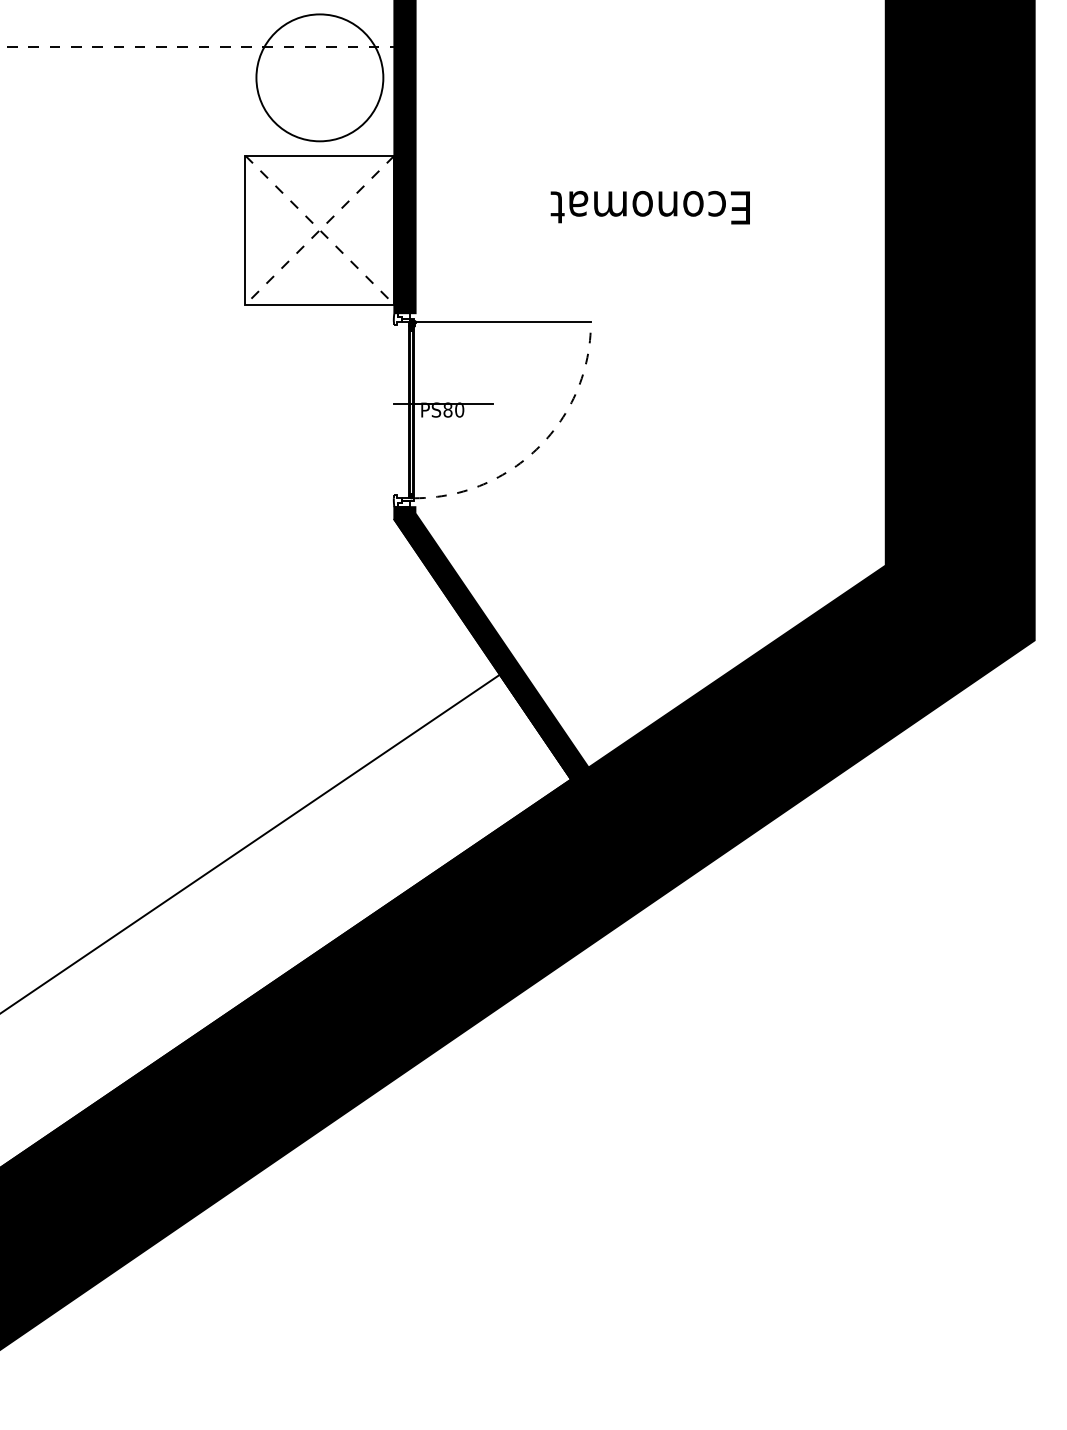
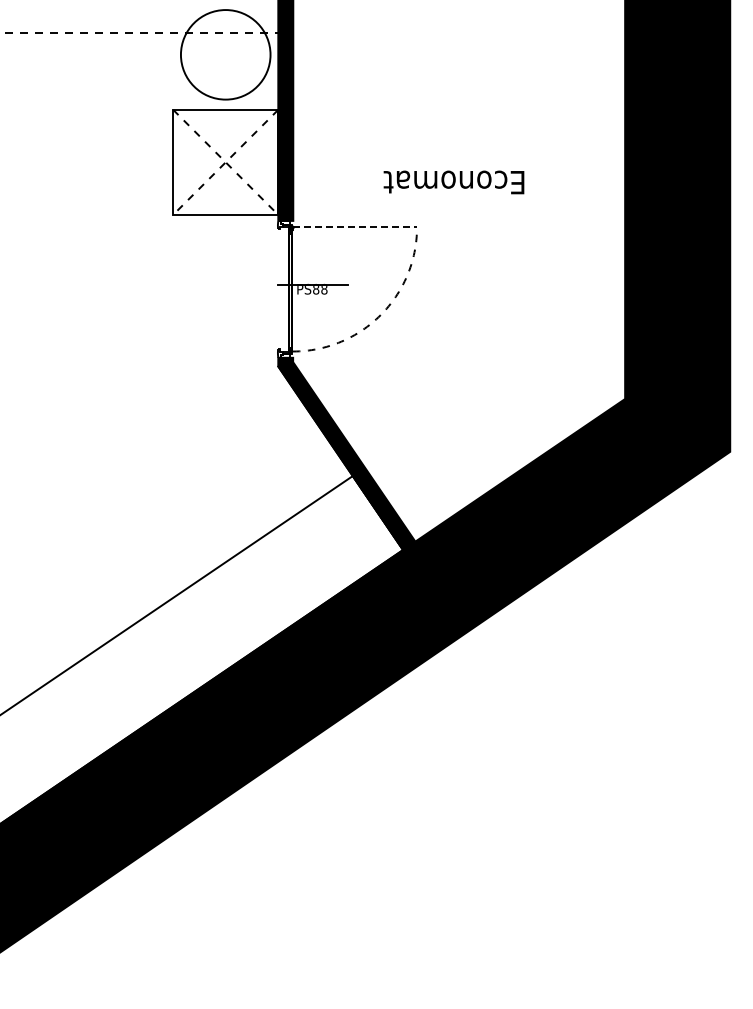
text: (649, 207) -> (453, 182), moved
line: (503, 322) -> (355, 227), solid -> dashed
text: (459, 411) -> (324, 290), PS80 -> PS88

